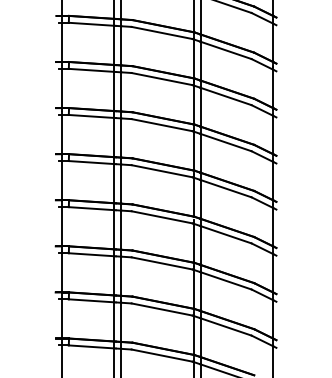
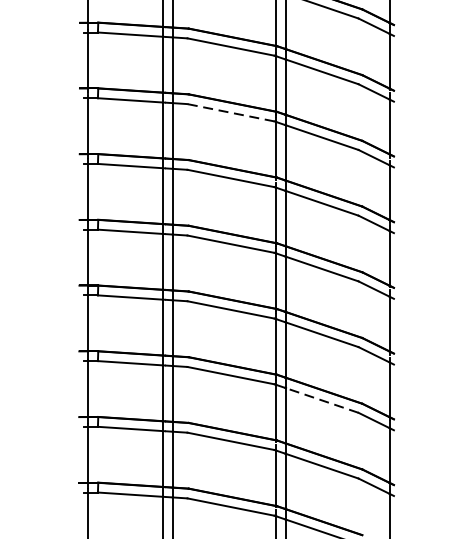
line: (161, 78) -> (230, 111), solid -> dashed
line: (226, 280) -> (322, 399), solid -> dashed

